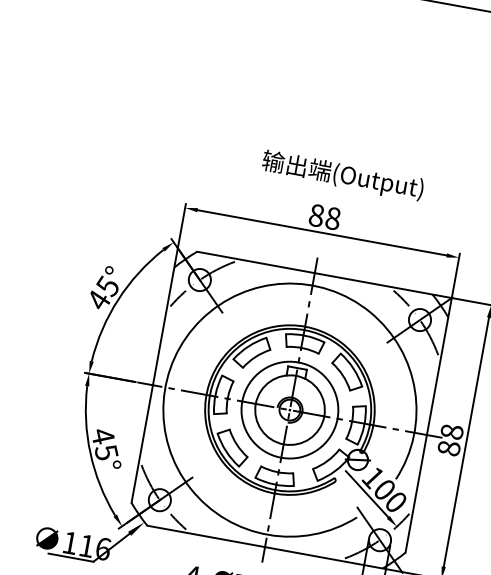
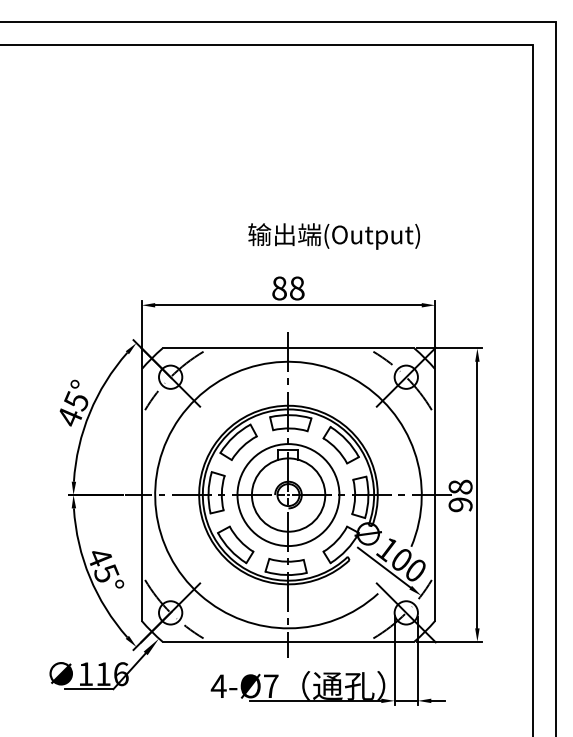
text: (342, 175) -> (333, 236), moved
text: (449, 448) -> (460, 504), 88 -> 98

